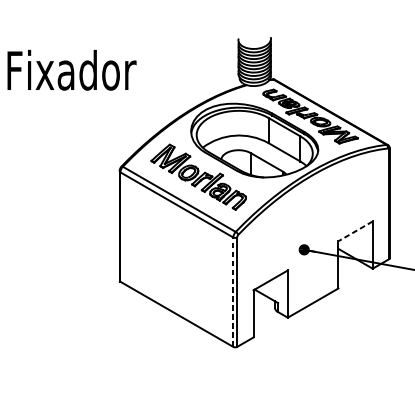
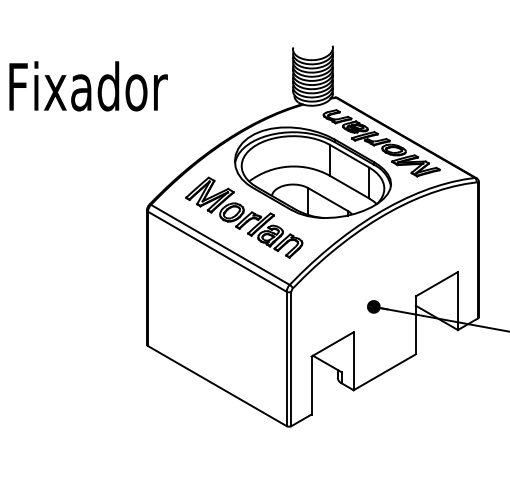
line: (355, 231) -> (436, 284), dashed -> solid
line: (233, 291) -> (286, 358), dashed -> solid

